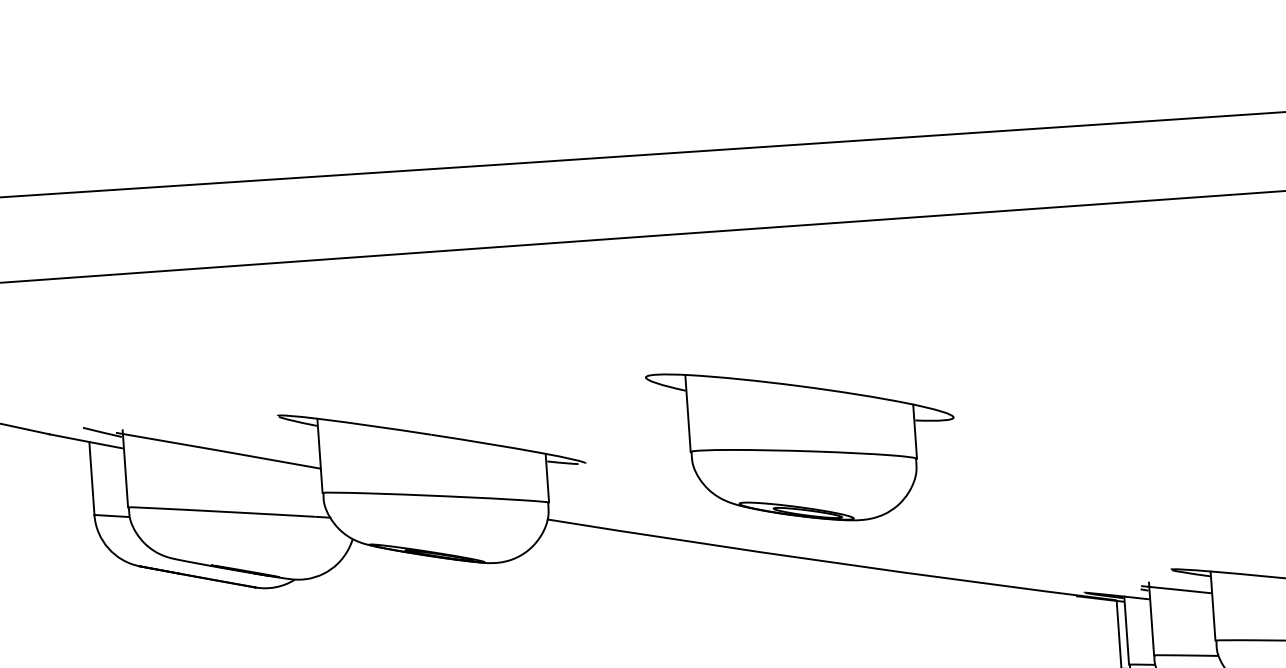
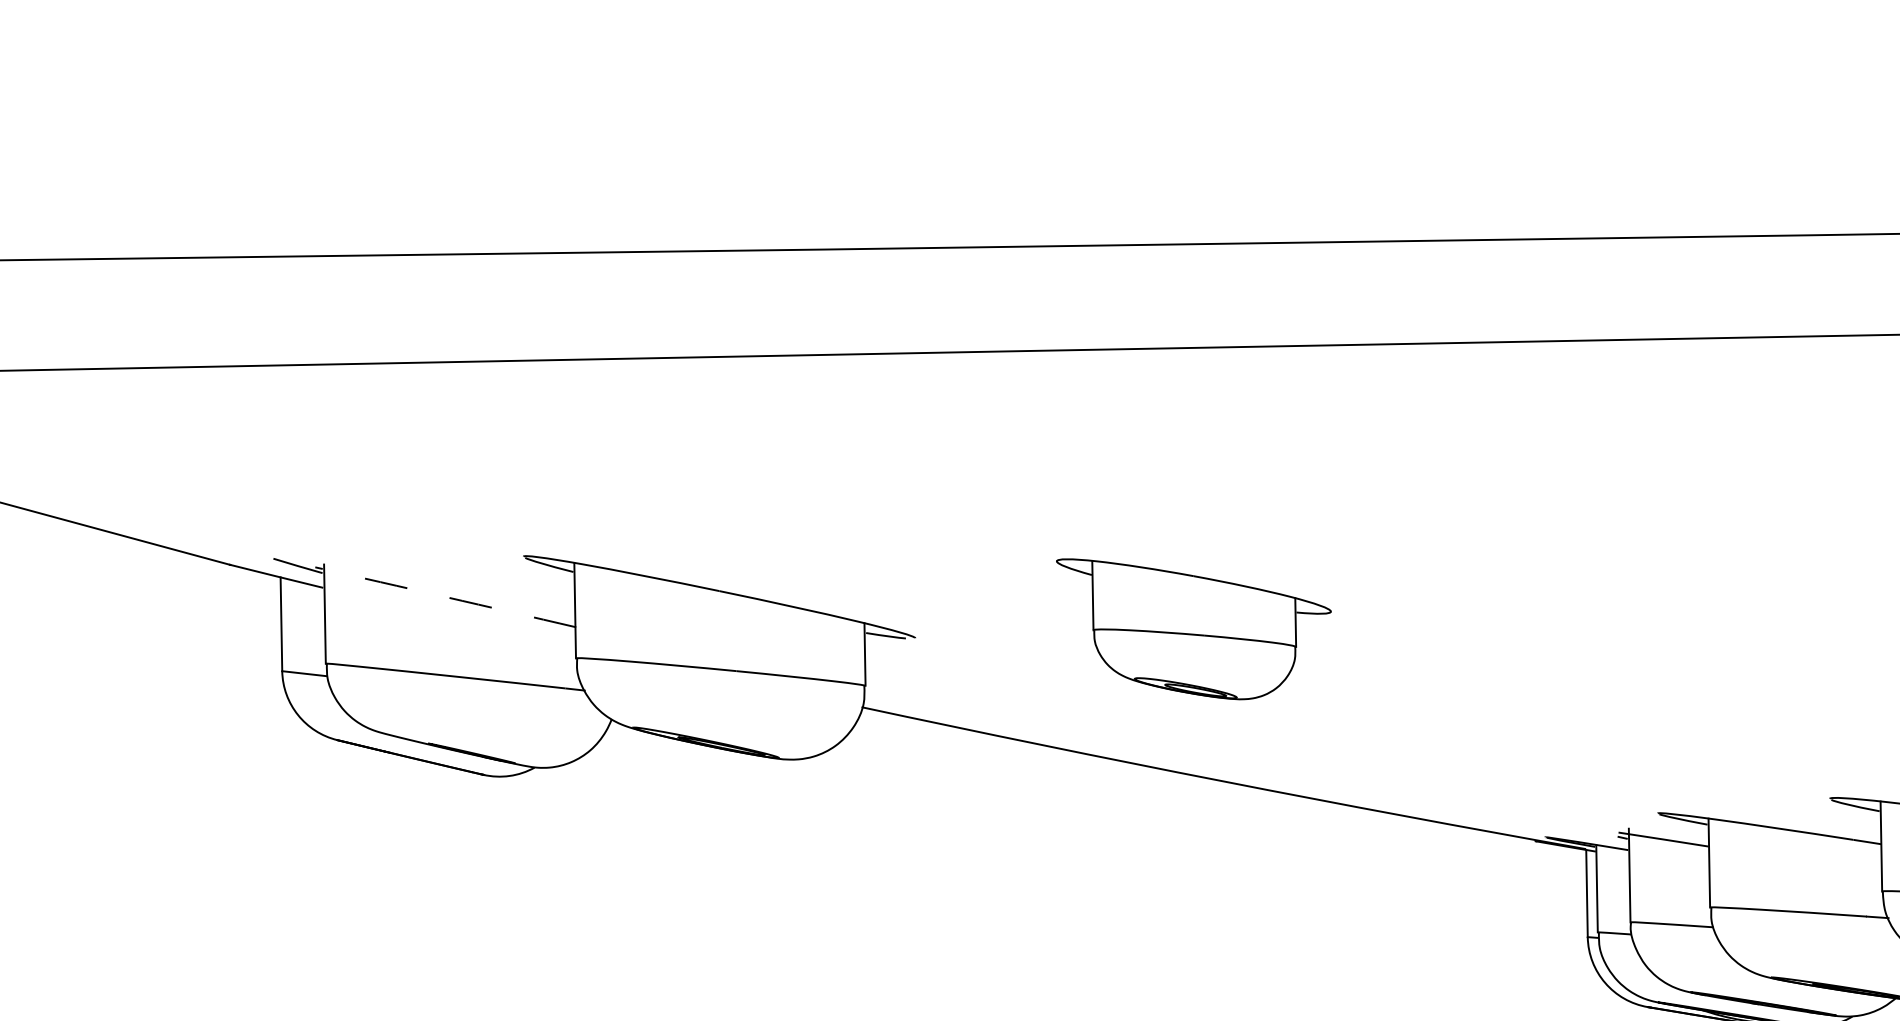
part: (802, 445) -> (1193, 629), size x0.7
arc: (218, 450) -> (445, 597), solid -> dashed

